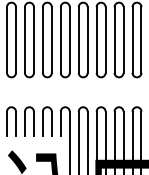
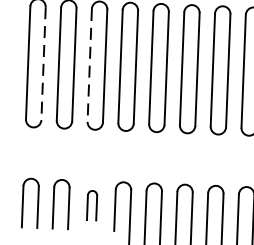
line: (16, 40) -> (44, 64), solid -> dashed
line: (42, 40) -> (89, 66), solid -> dashed
part: (47, 121) -> (92, 205), size x0.6

